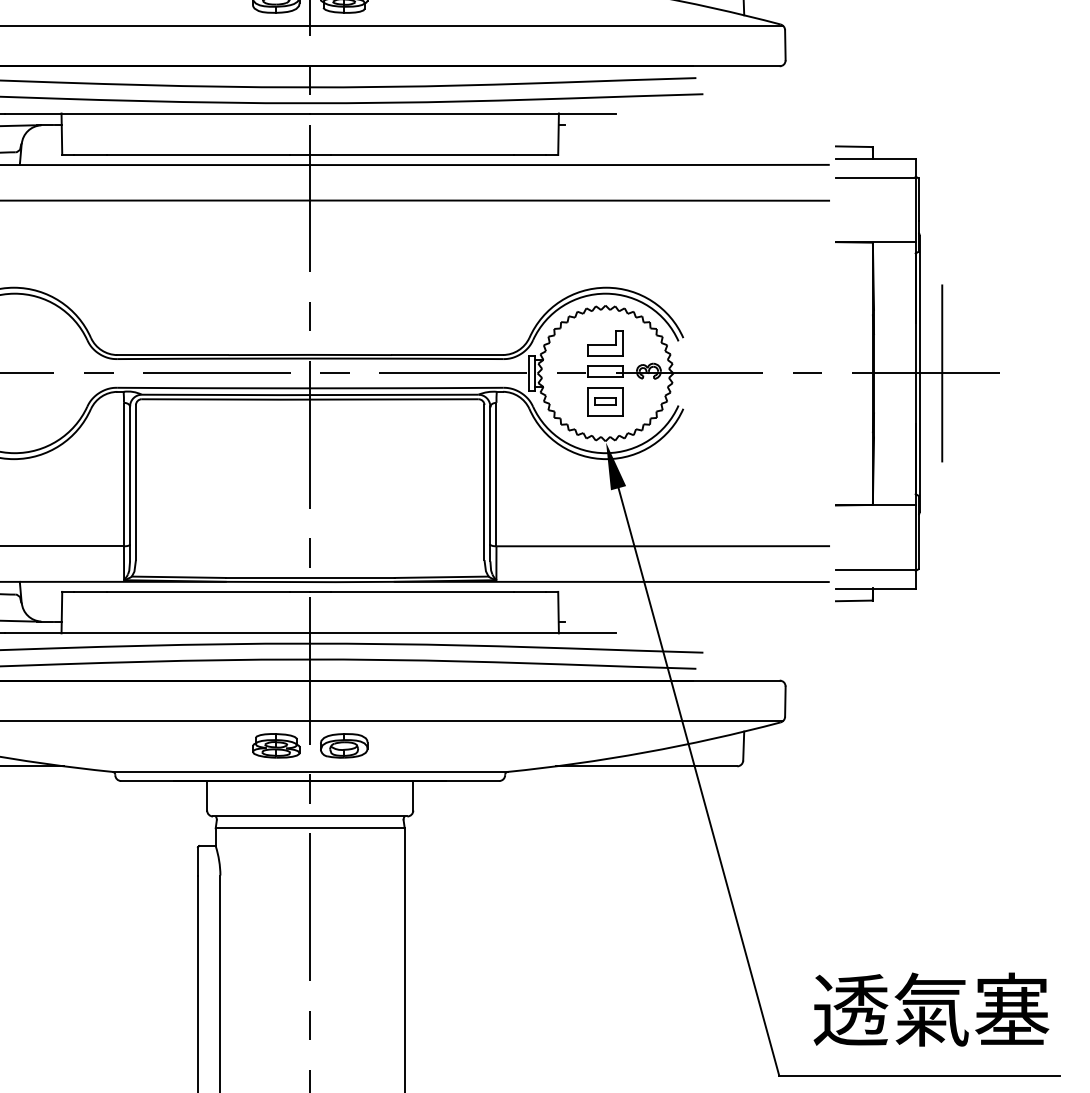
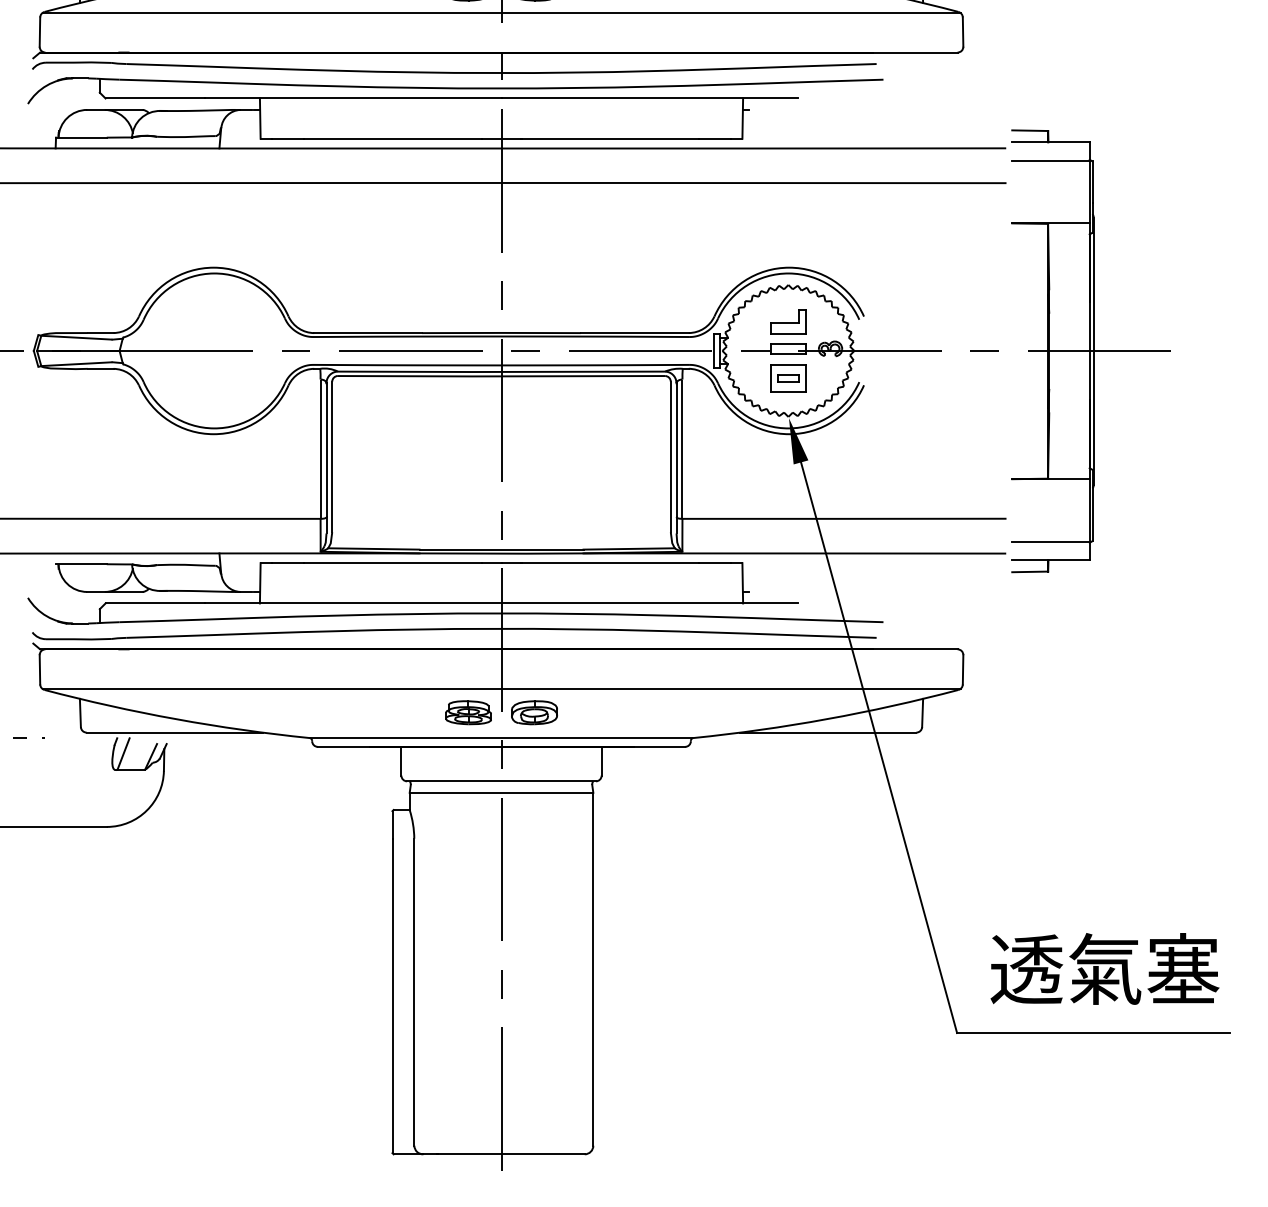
line: (942, 372) -> (1115, 350), removed

